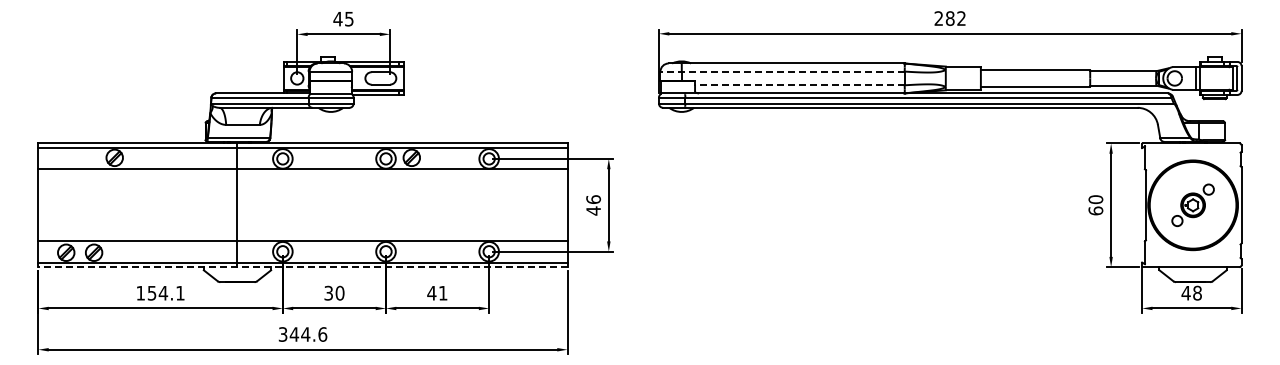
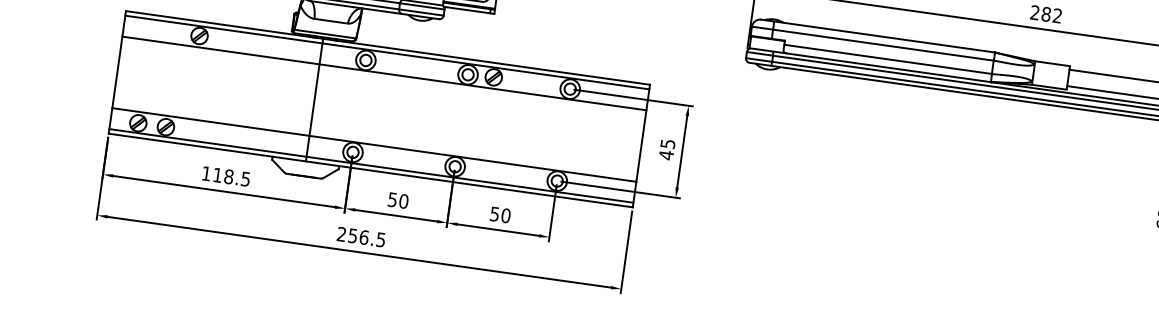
line: (782, 71) -> (872, 43), dashed -> solid
line: (799, 85) -> (887, 59), dashed -> solid
text: (593, 199) -> (667, 143), 46 -> 45
line: (302, 267) -> (370, 170), dashed -> solid
text: (165, 292) -> (231, 176), 154.1 -> 118.5
text: (328, 292) -> (392, 199), 30 -> 50
text: (437, 292) -> (500, 214), 41 -> 50
text: (302, 334) -> (360, 237), 344.6 -> 256.5

